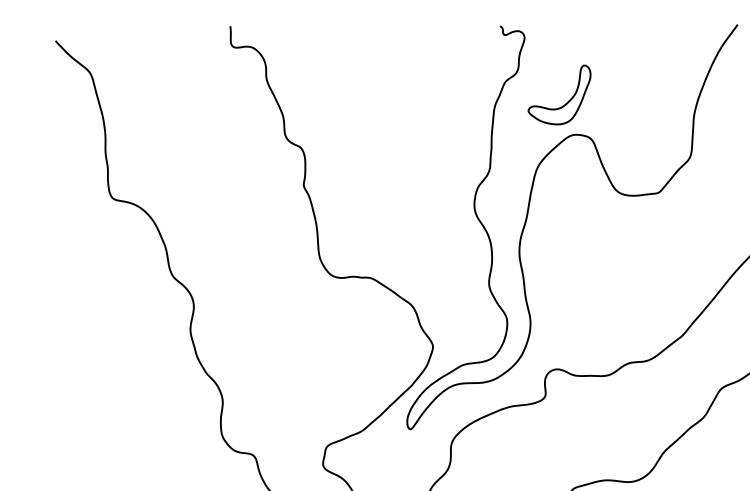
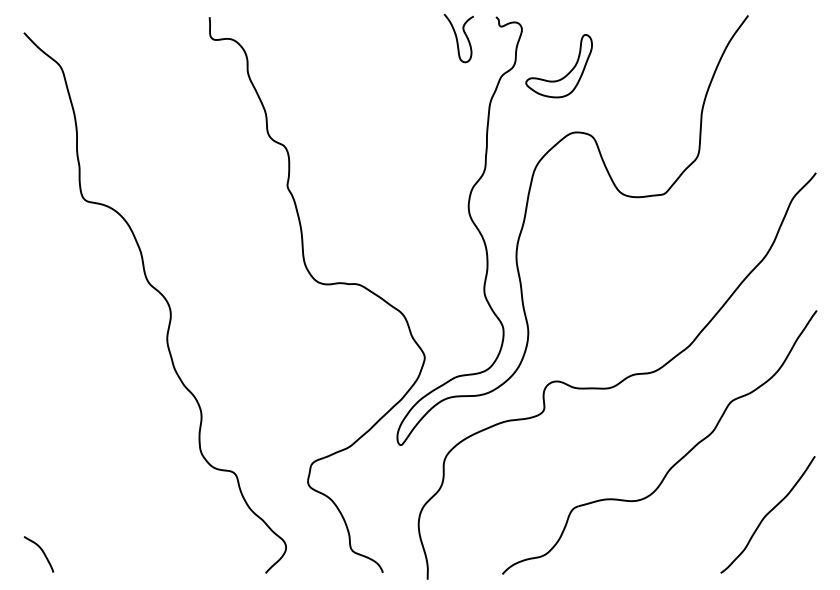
curve: (463, 46) -> (457, 38), added
part: (563, 104) -> (563, 76), moved

